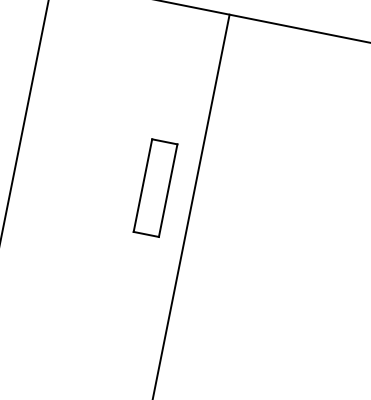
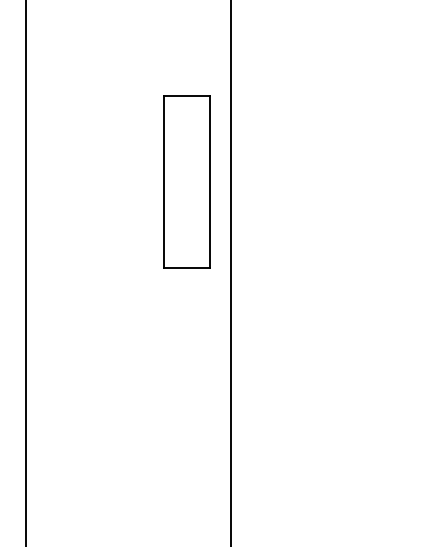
part: (155, 188) -> (186, 182), size x1.6

